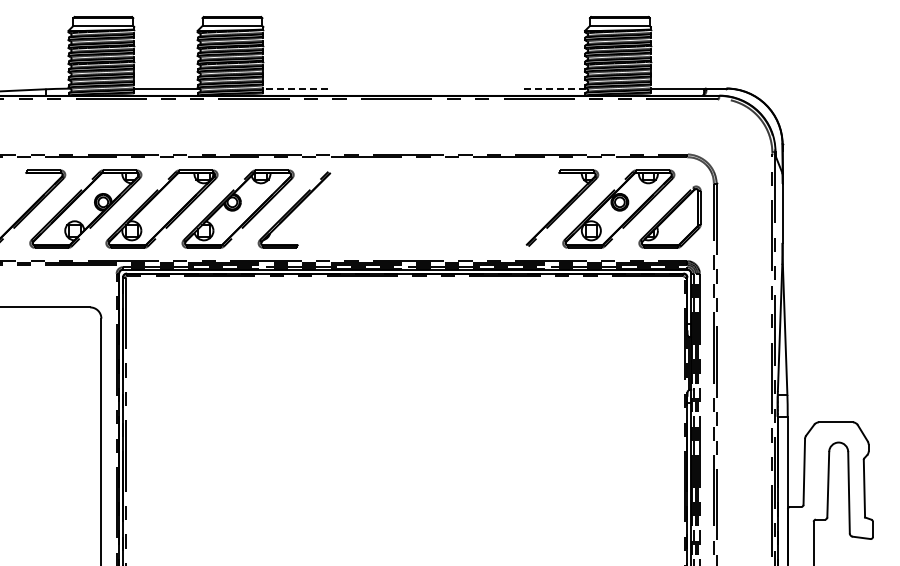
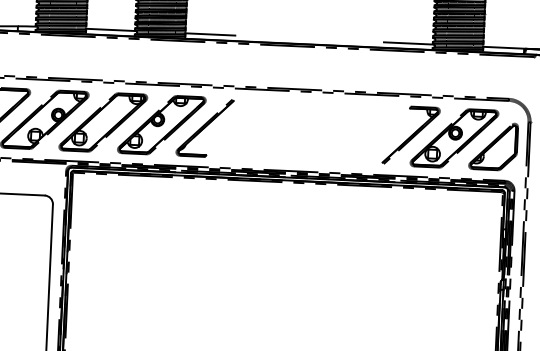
line: (295, 88) -> (210, 34), dashed -> solid
line: (553, 88) -> (408, 43), dashed -> solid

